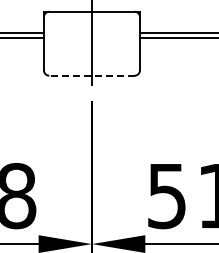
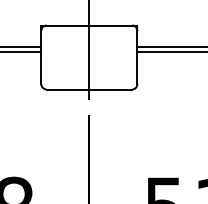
line: (91, 75) -> (88, 89), dashed -> solid

